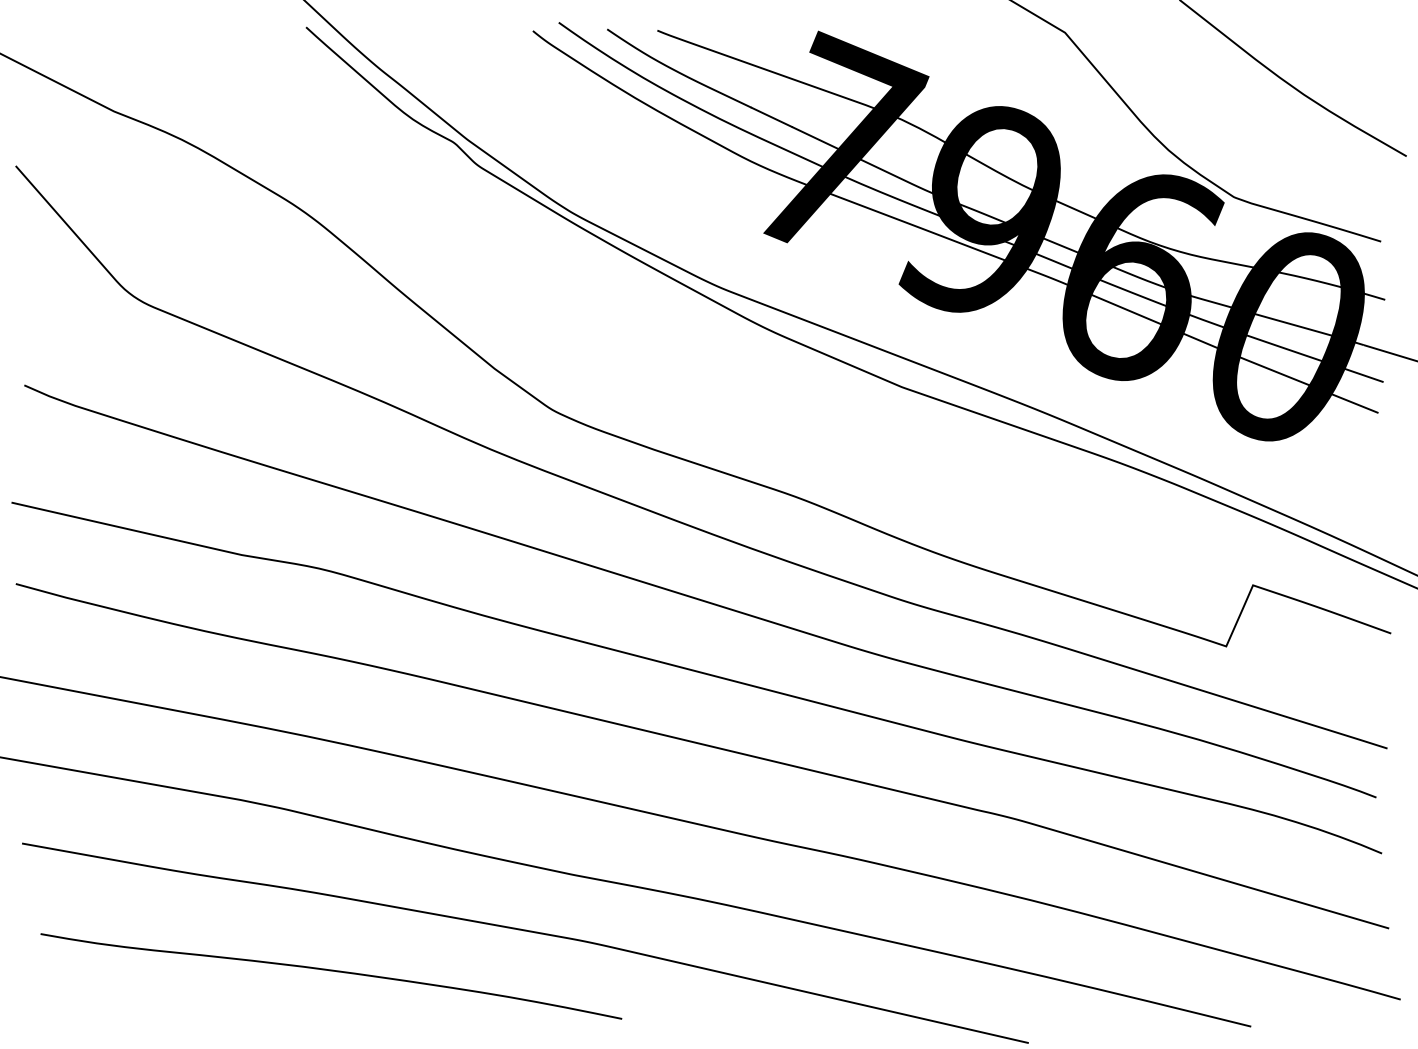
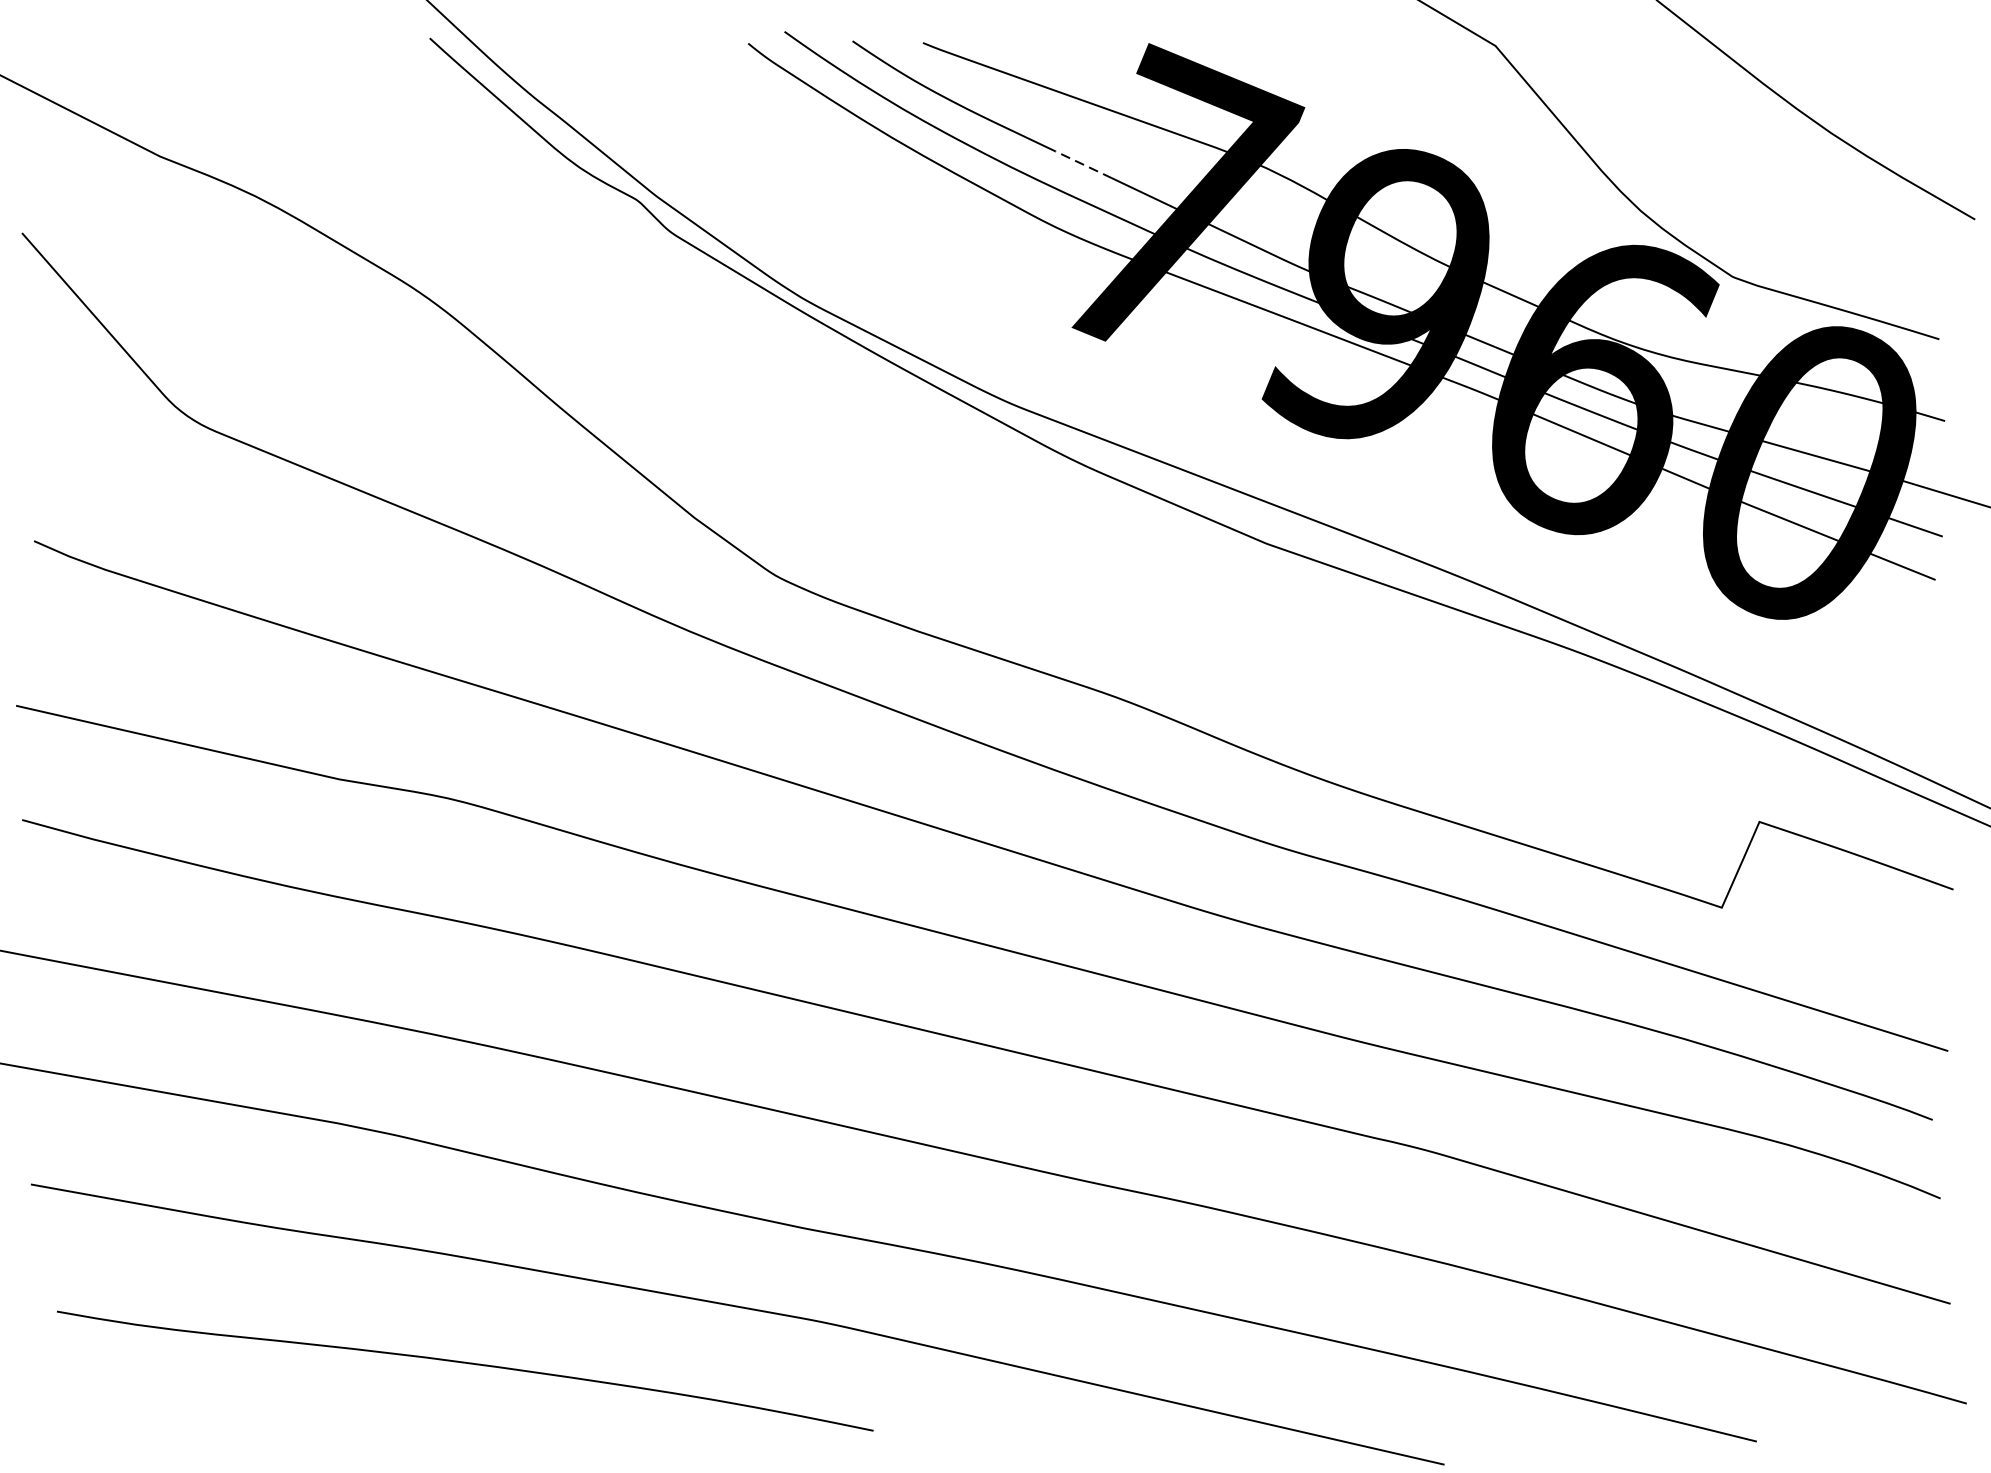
line: (771, 117) -> (1083, 164), solid -> dashed

